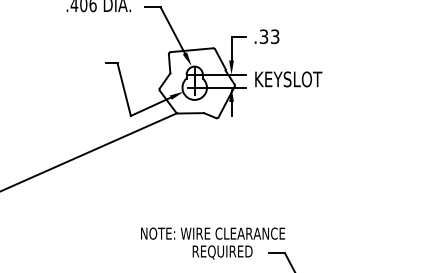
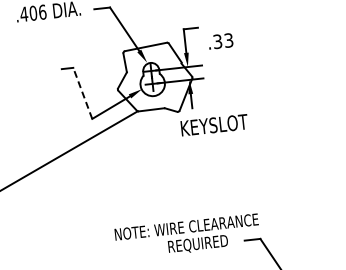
text: (266, 36) -> (220, 41), moved
text: (288, 79) -> (214, 125), moved
line: (124, 89) -> (83, 93), solid -> dashed

